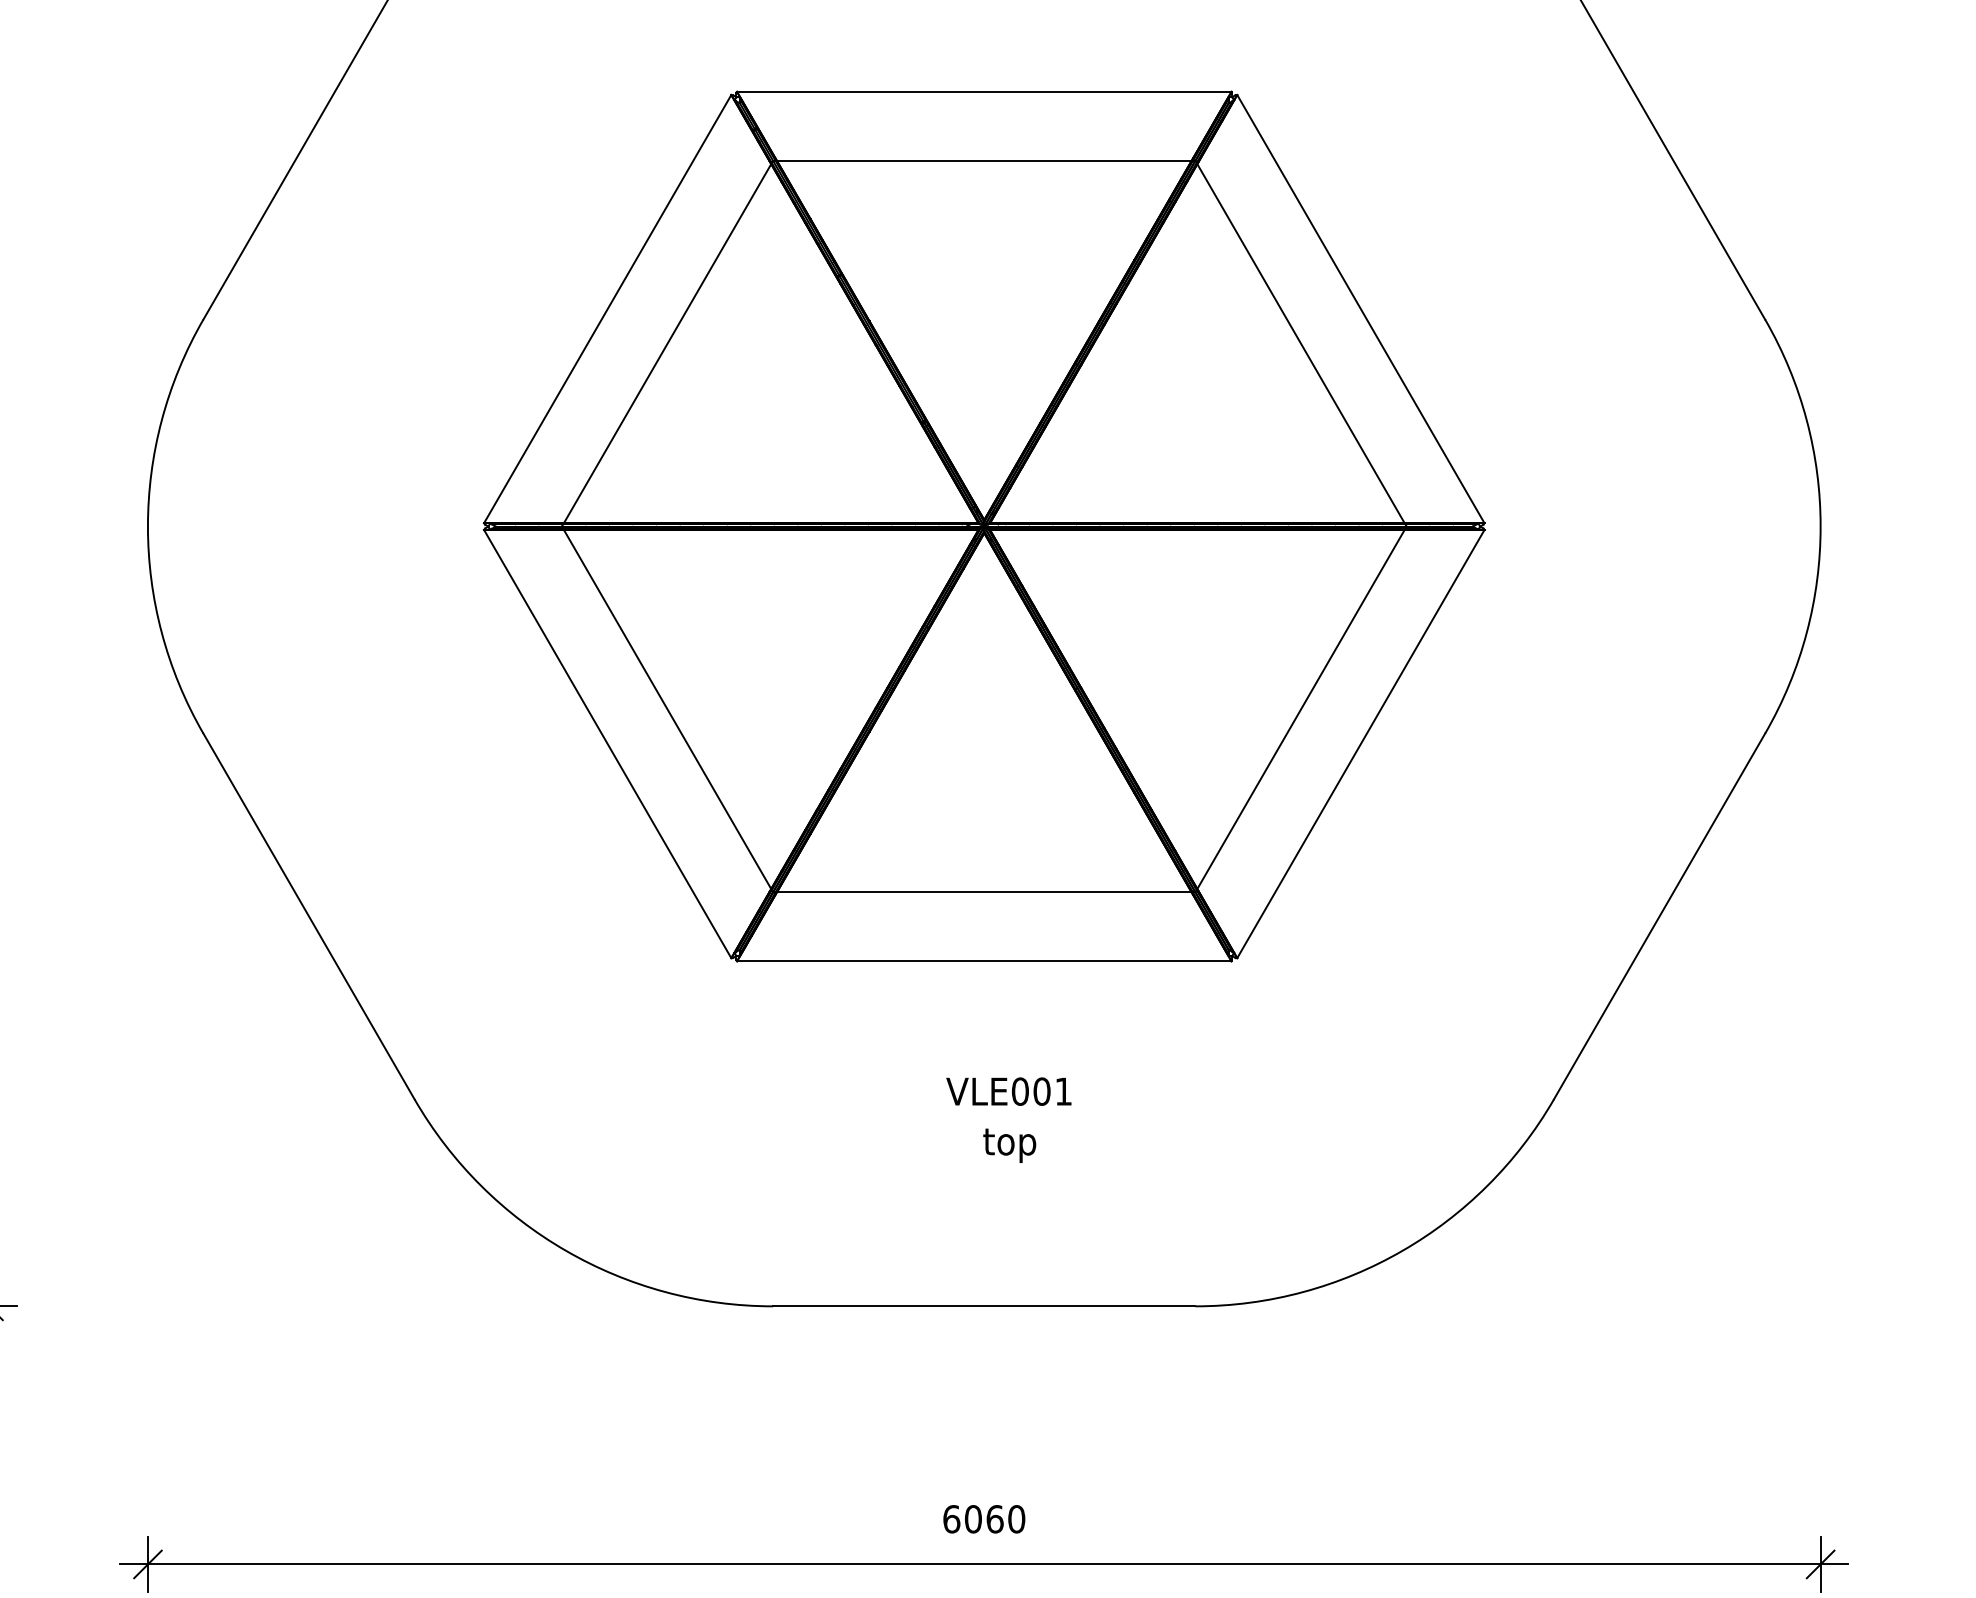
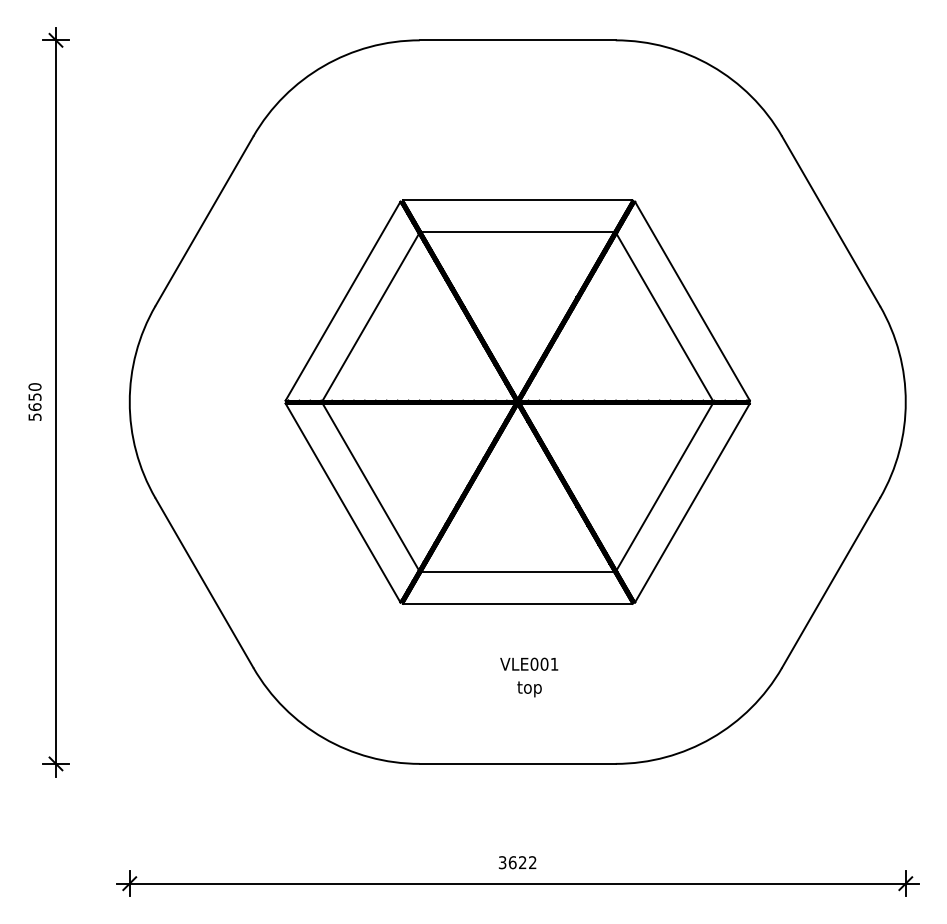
text: (983, 1518) -> (517, 862), 6060 -> 3622

